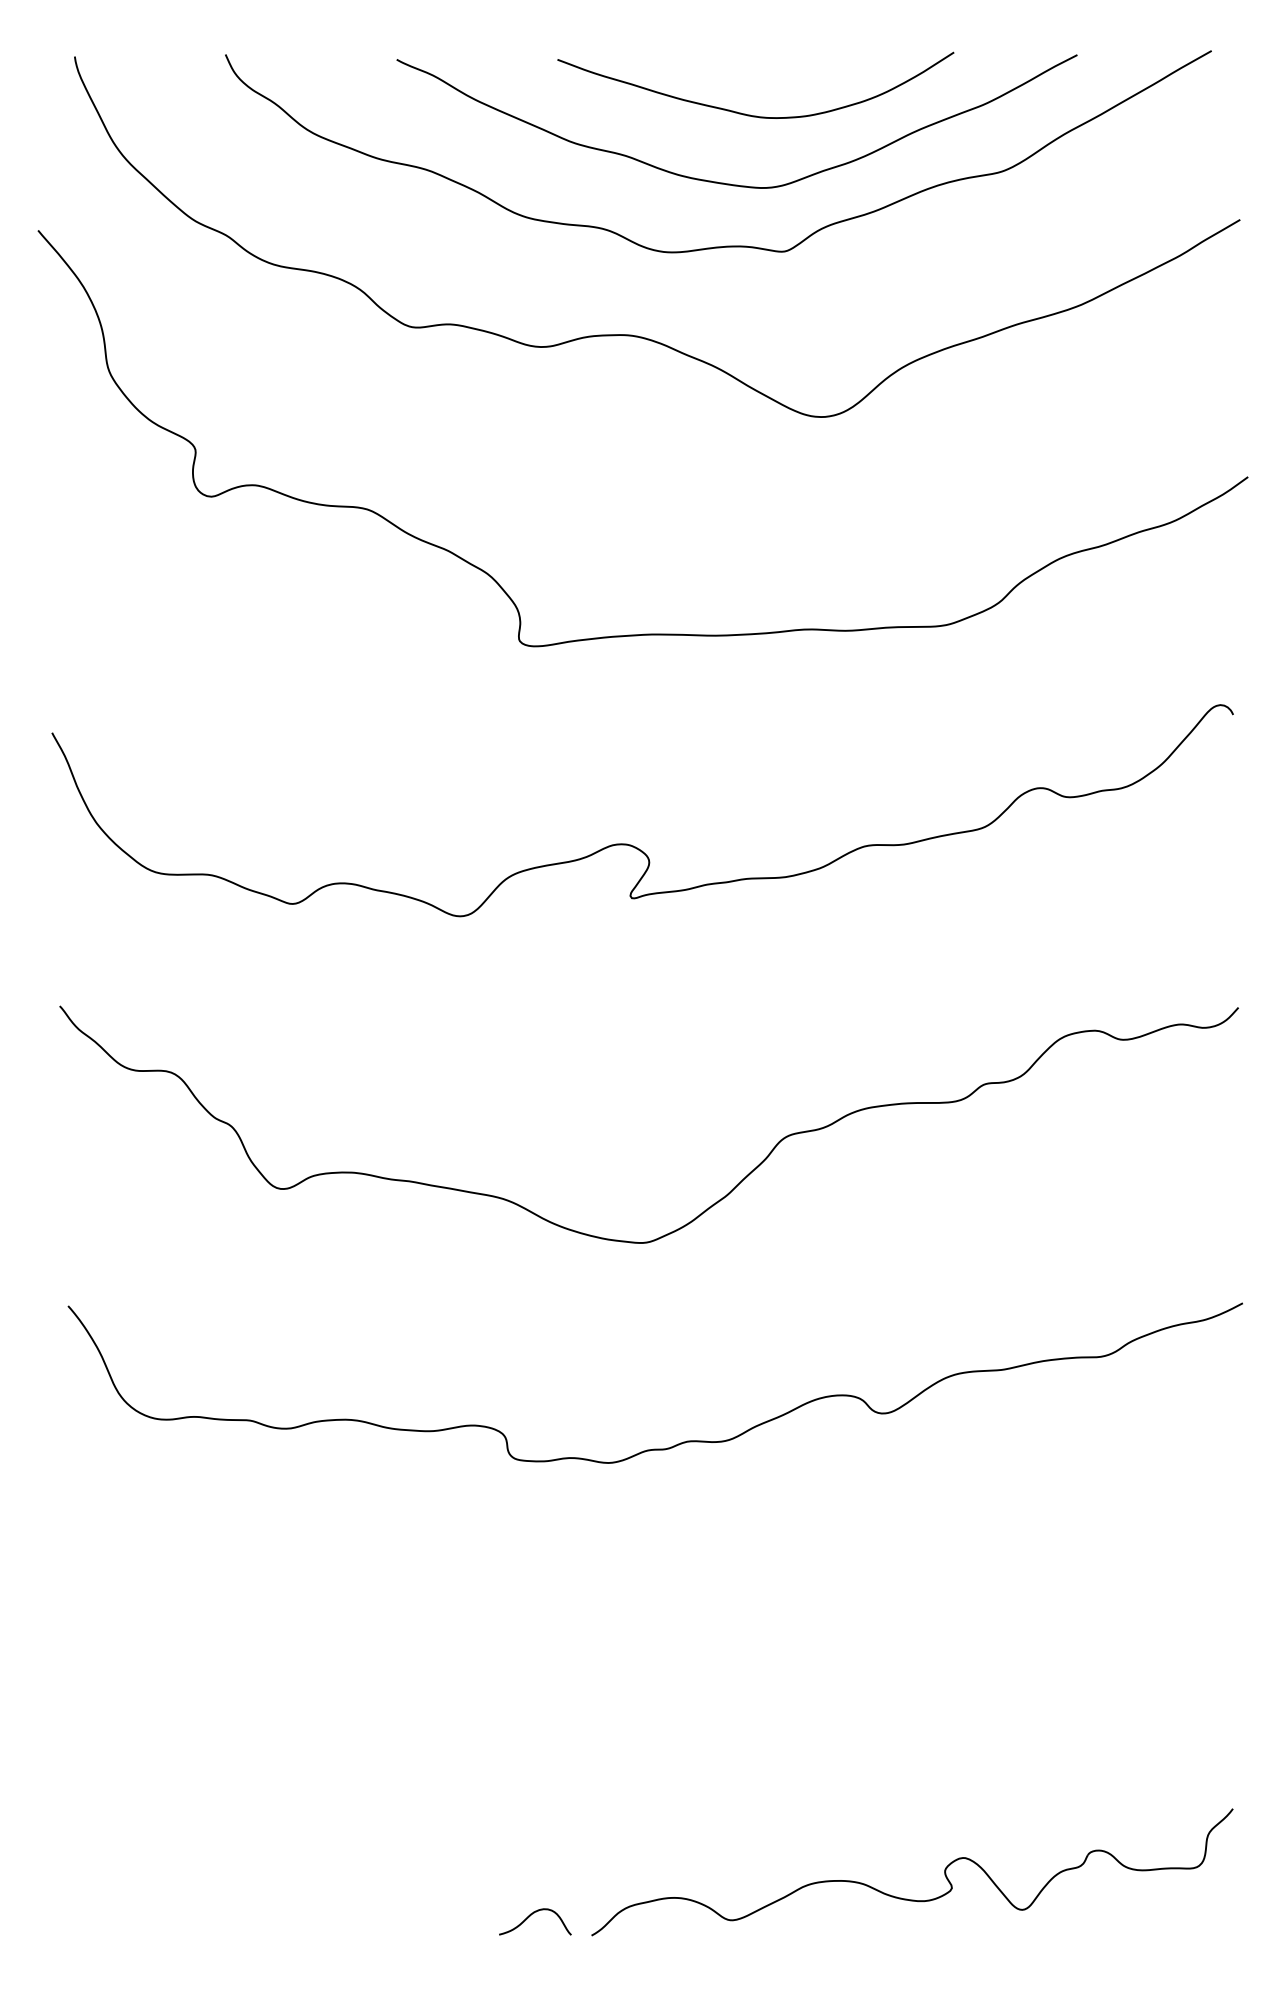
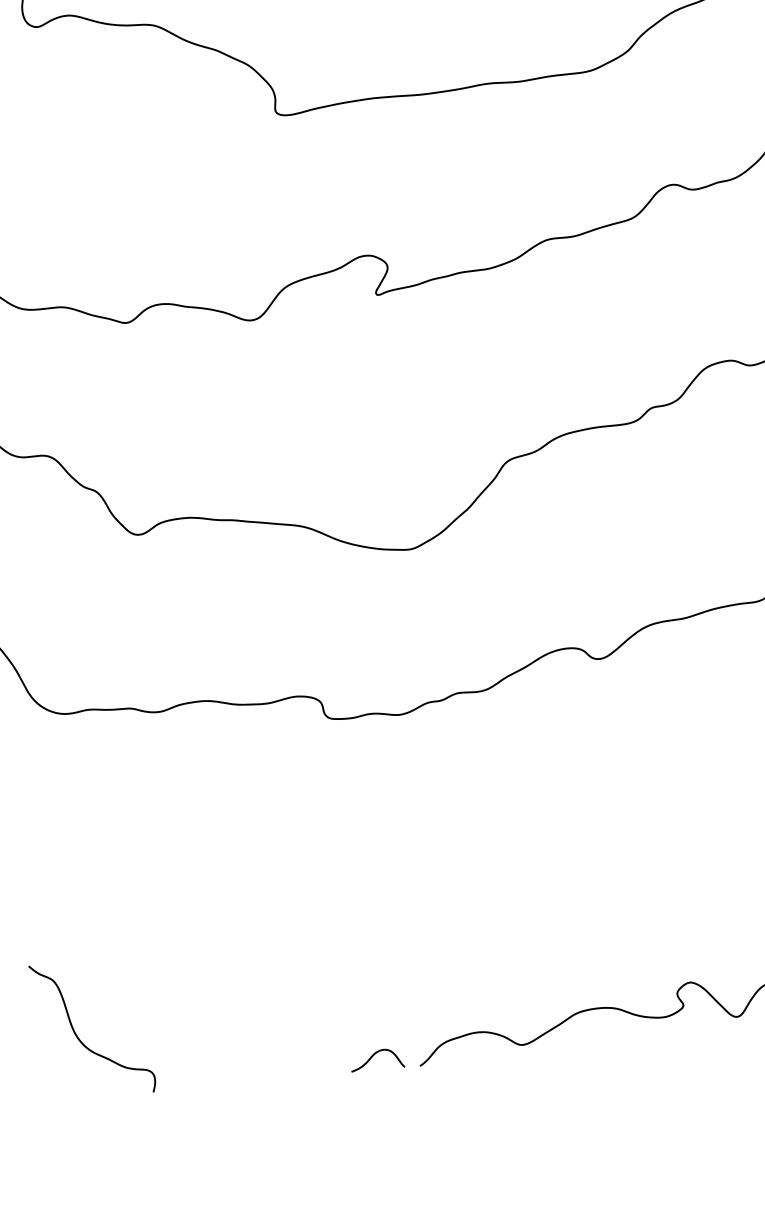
curve: (138, 1854) -> (78, 1037), added

